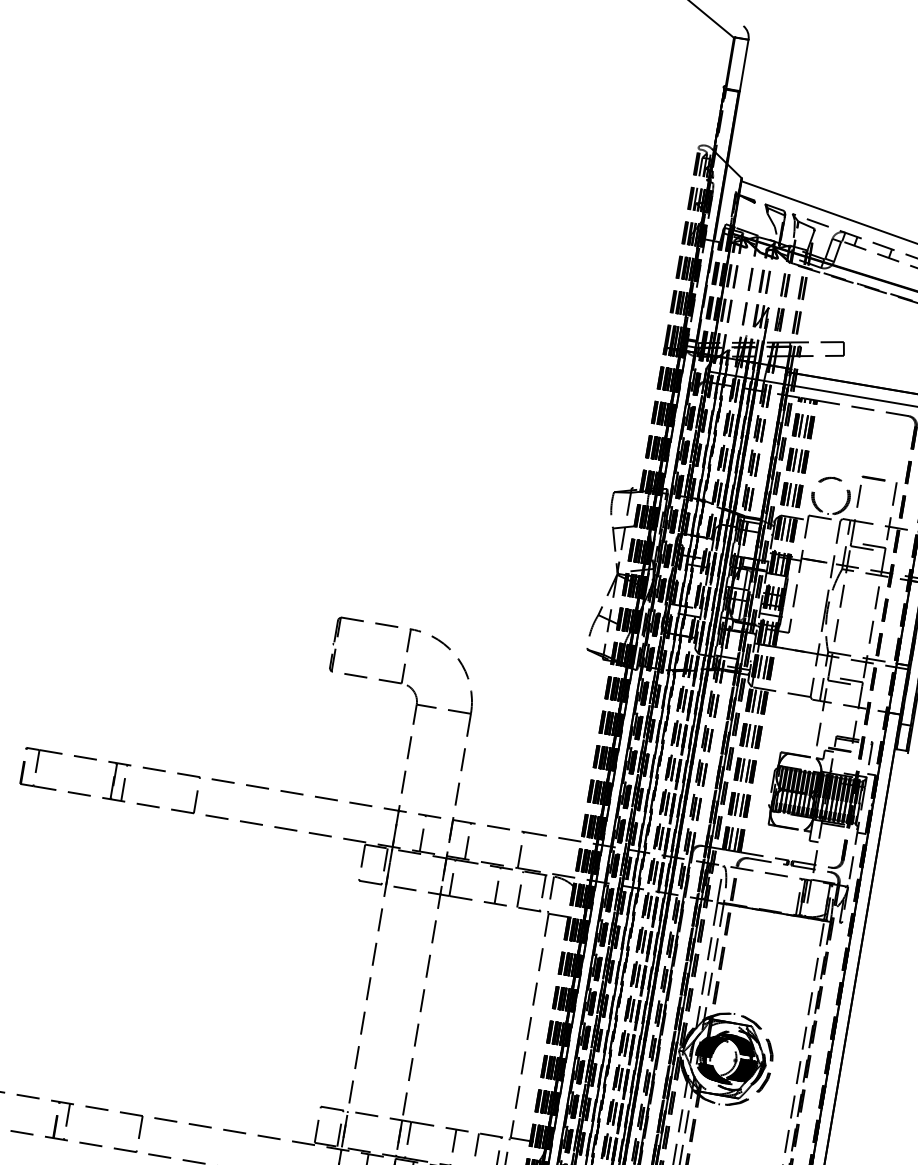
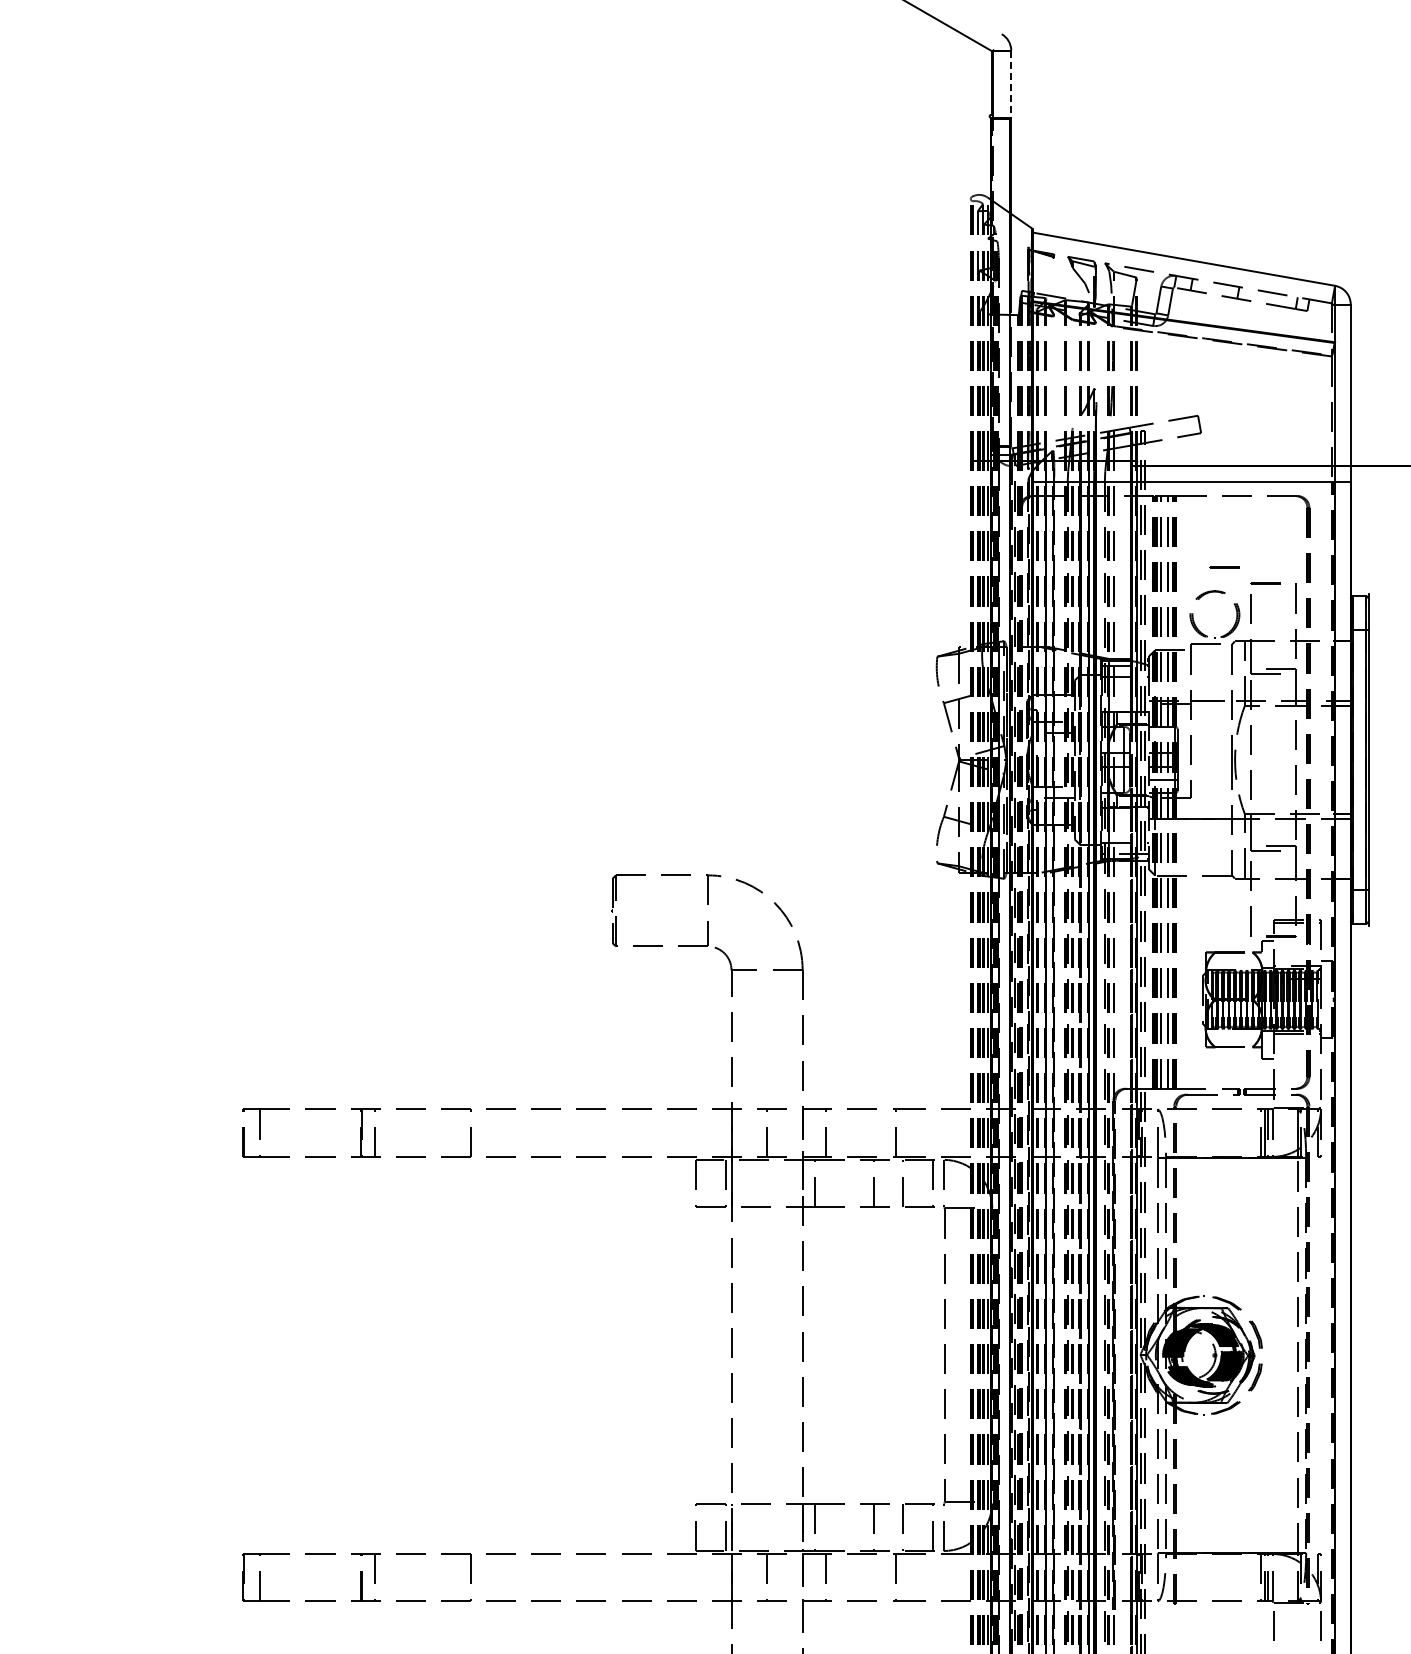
line: (744, 65) -> (1011, 84), solid -> dashed
line: (844, 461) -> (1224, 567), added

